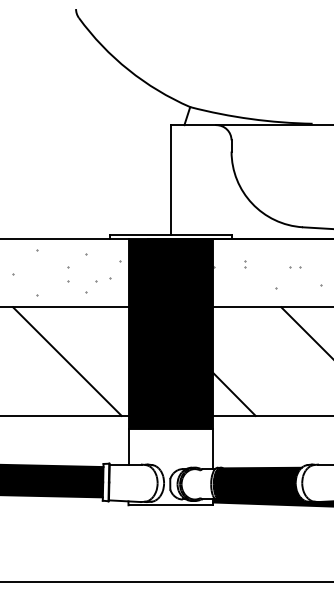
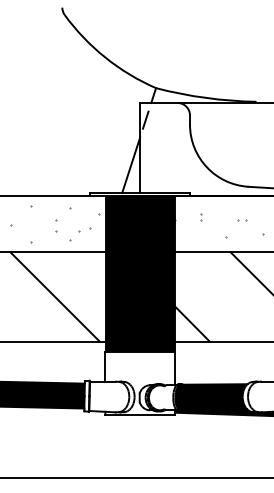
line: (177, 145) -> (145, 119), added
line: (159, 200) -> (130, 164), added

